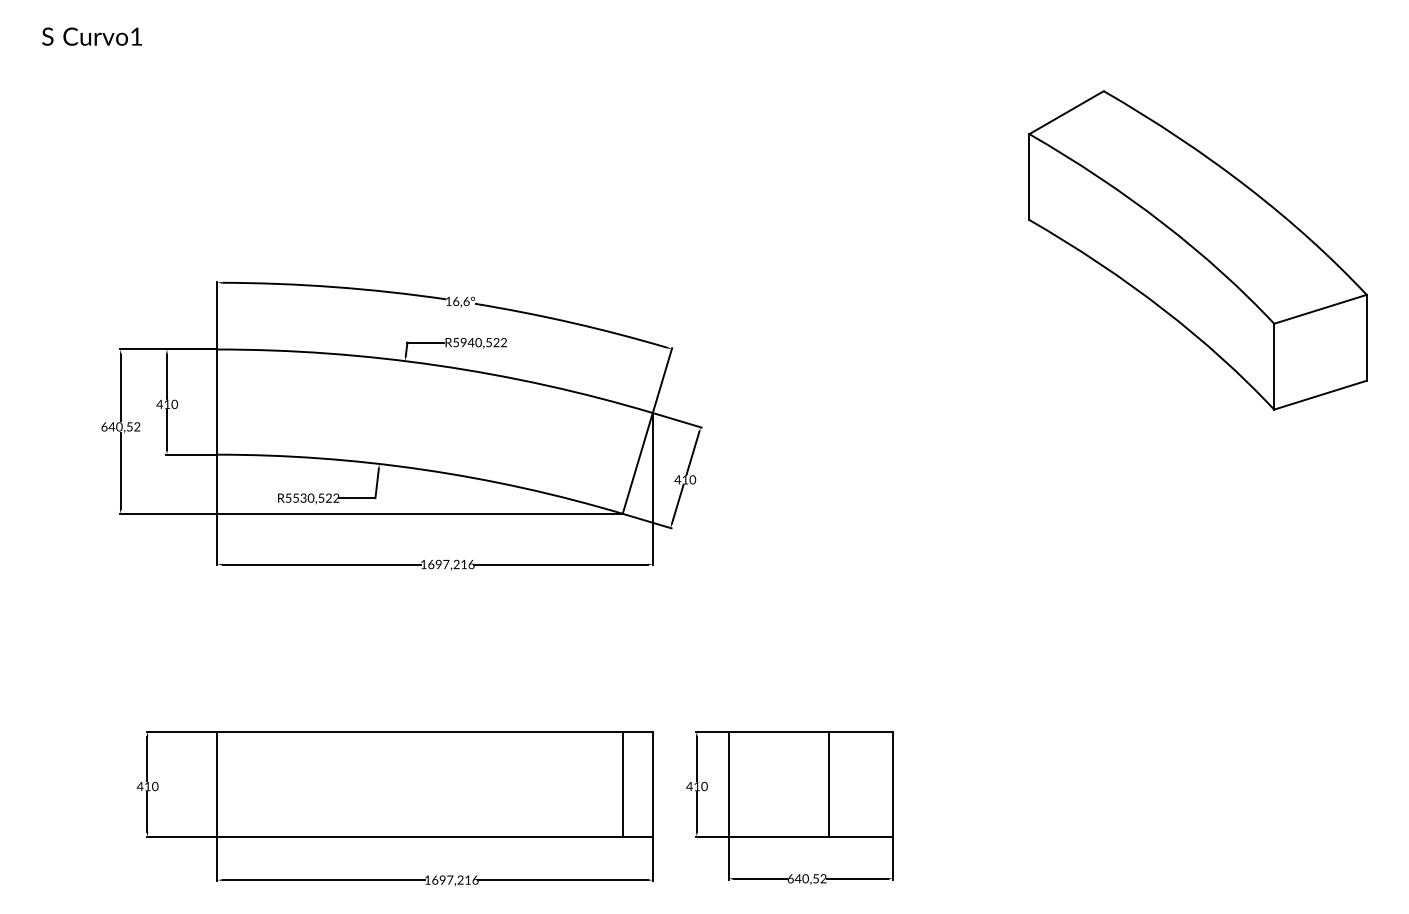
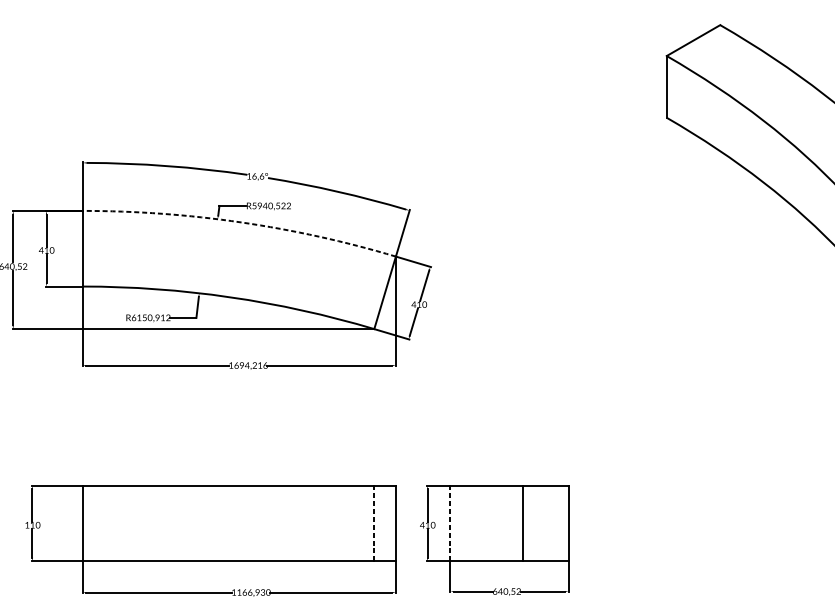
arc: (437, 365) -> (241, 222), solid -> dashed
text: (308, 497) -> (148, 317), R5530,522 -> R6150,912
text: (445, 564) -> (246, 365), 1697,216 -> 1694,216
line: (622, 784) -> (374, 523), solid -> dashed
line: (728, 784) -> (450, 523), solid -> dashed
text: (140, 786) -> (27, 525), 410 -> 110
text: (455, 879) -> (254, 592), 1697,216 -> 1166,930

